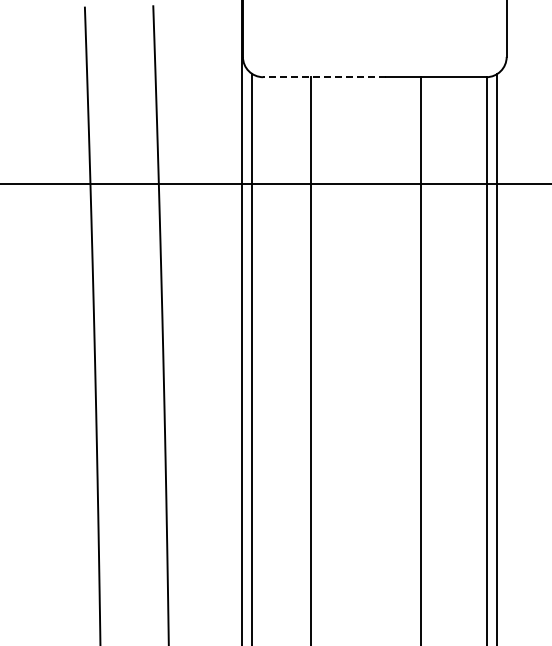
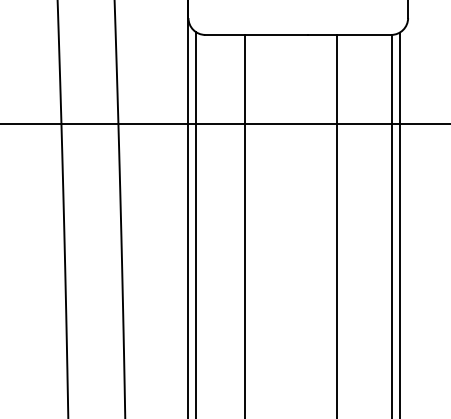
line: (324, 77) -> (256, 35), dashed -> solid

